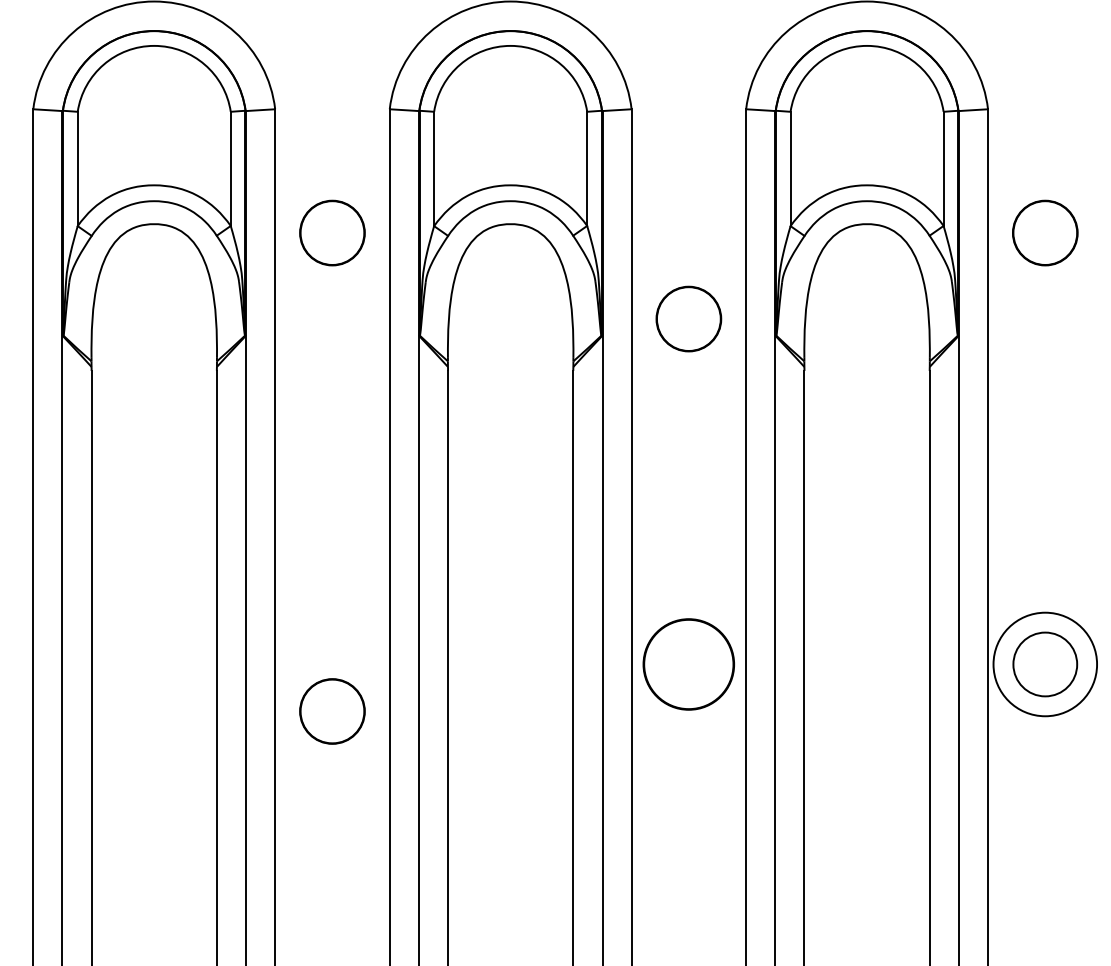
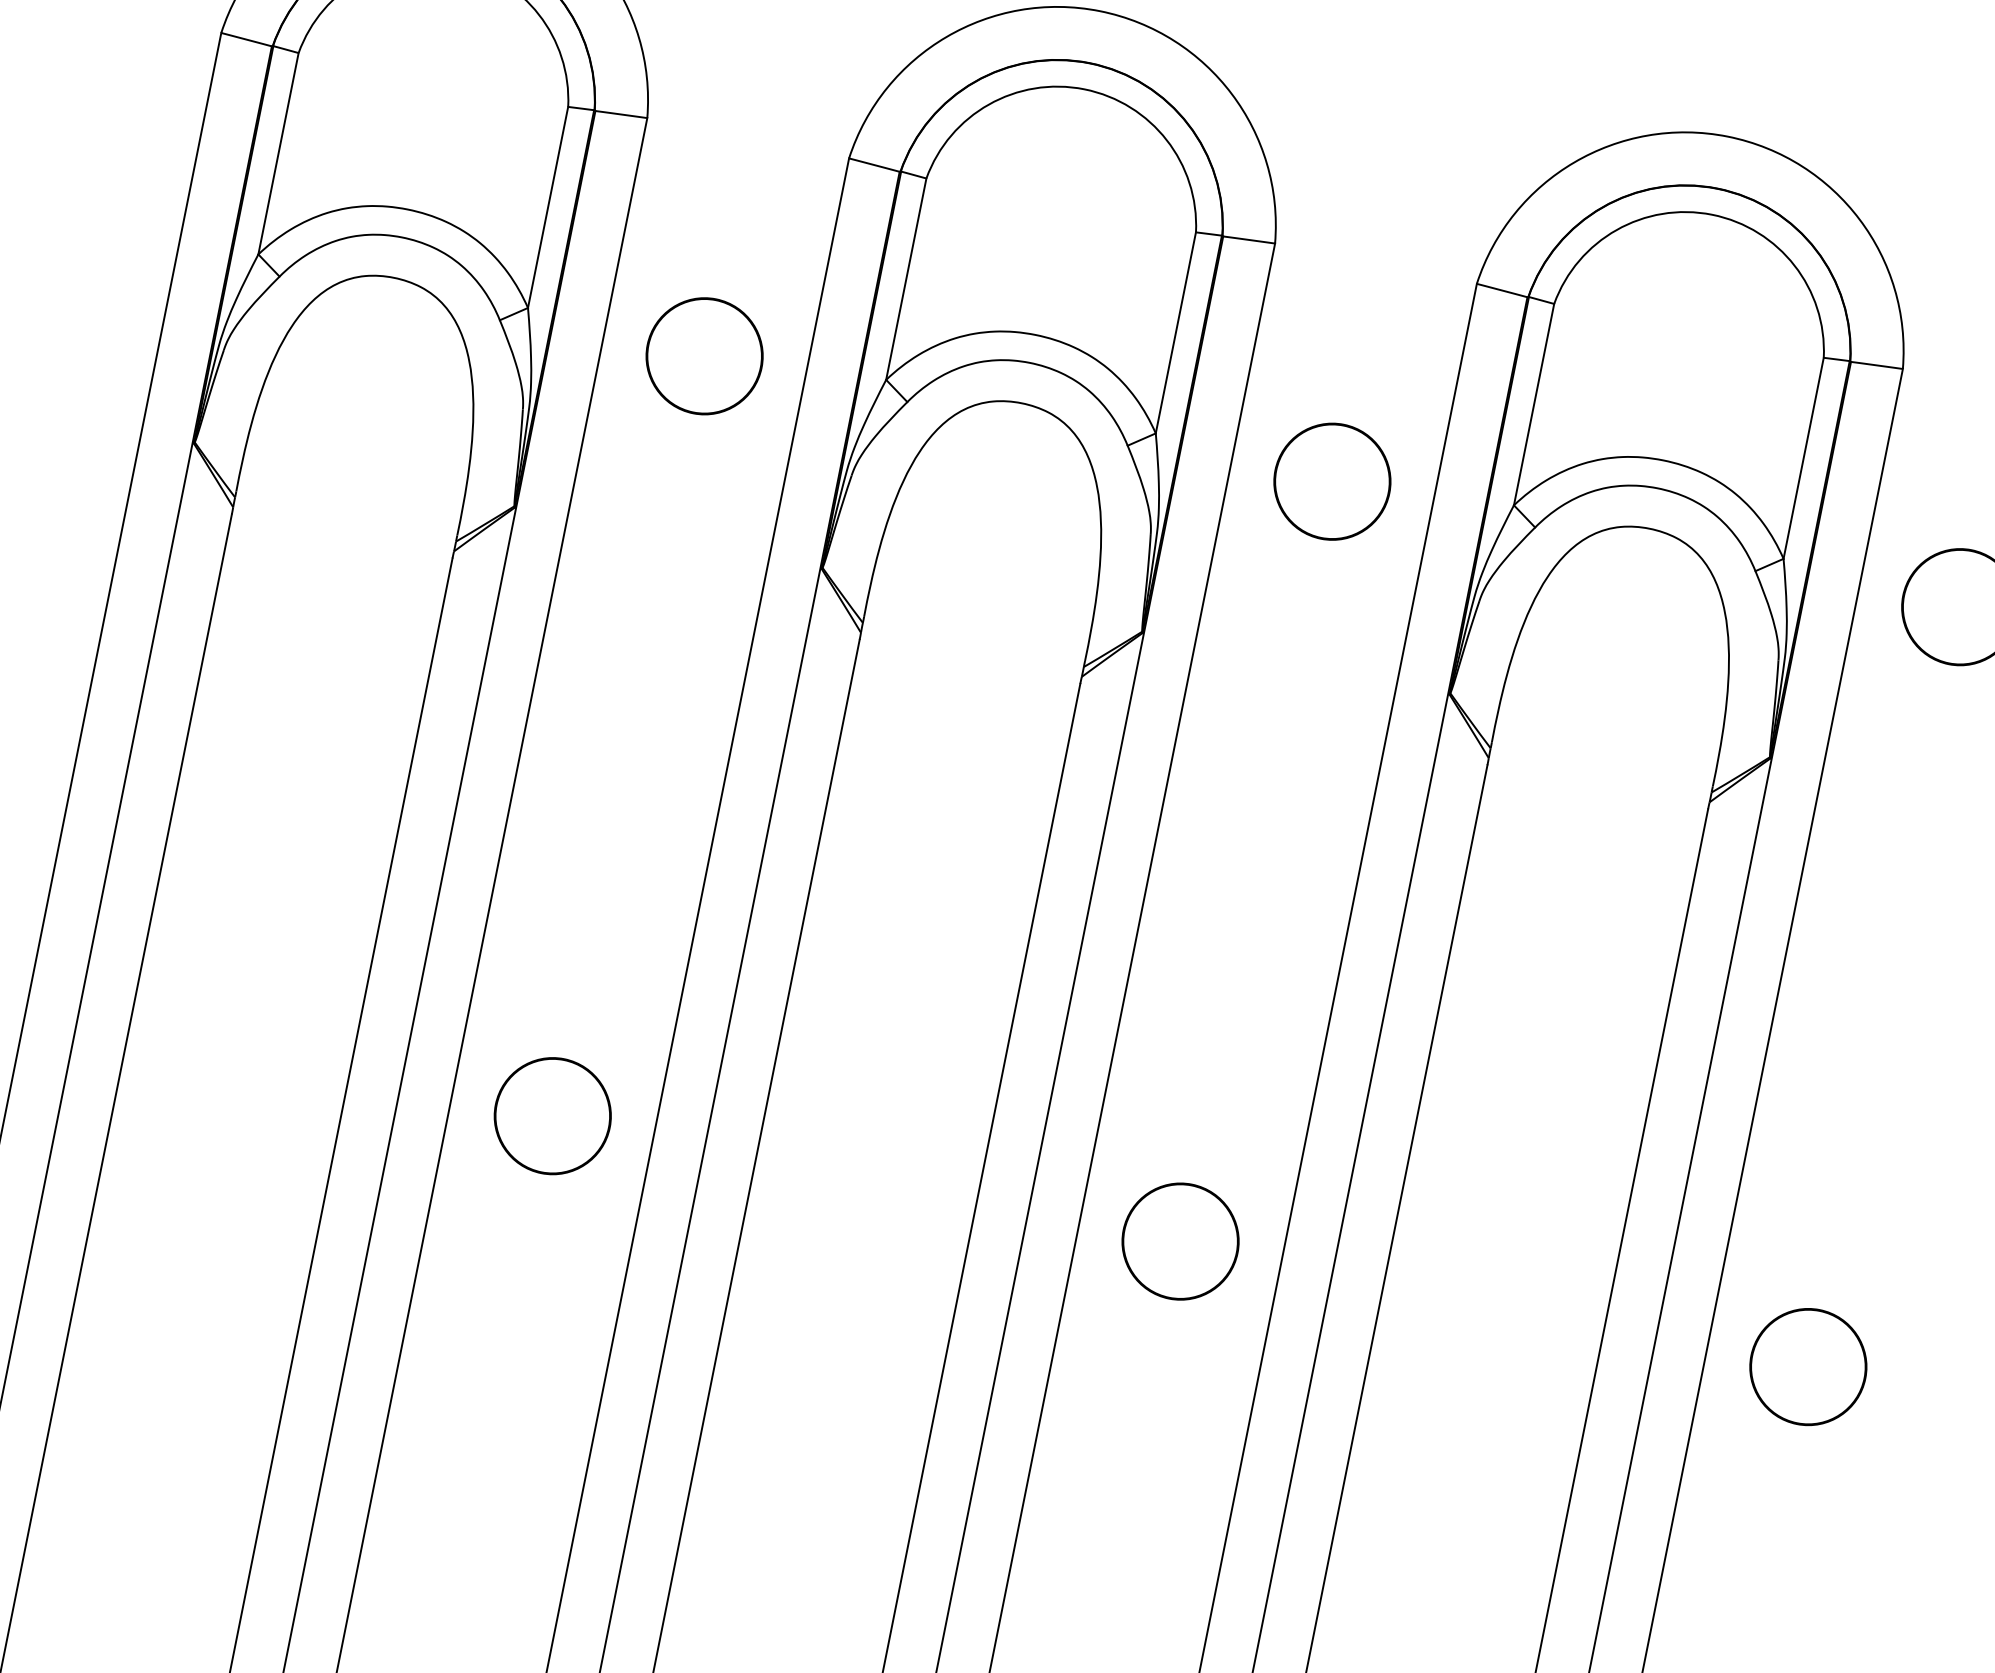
part: (688, 318) -> (1331, 480), moved
part: (688, 664) -> (1179, 1241), size x0.71
circle: (1044, 664) -> (1806, 1366), size x0.62
circle: (332, 711) -> (552, 1116), moved

